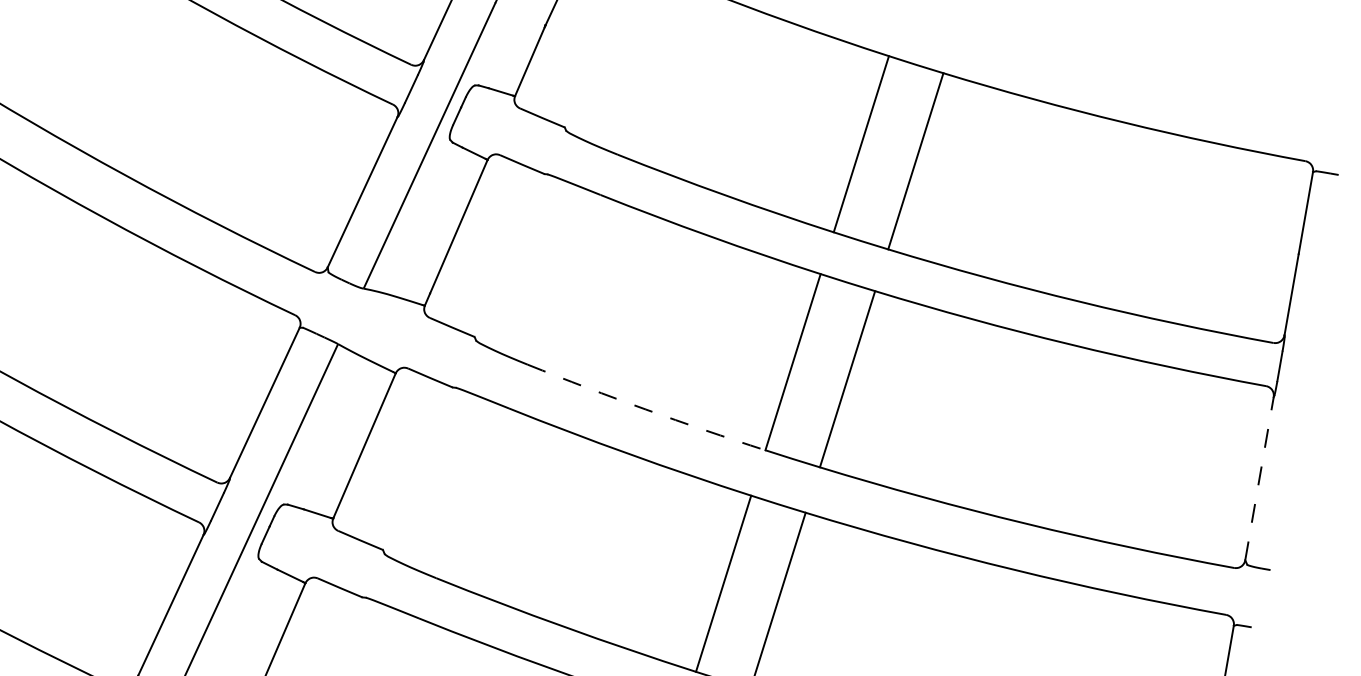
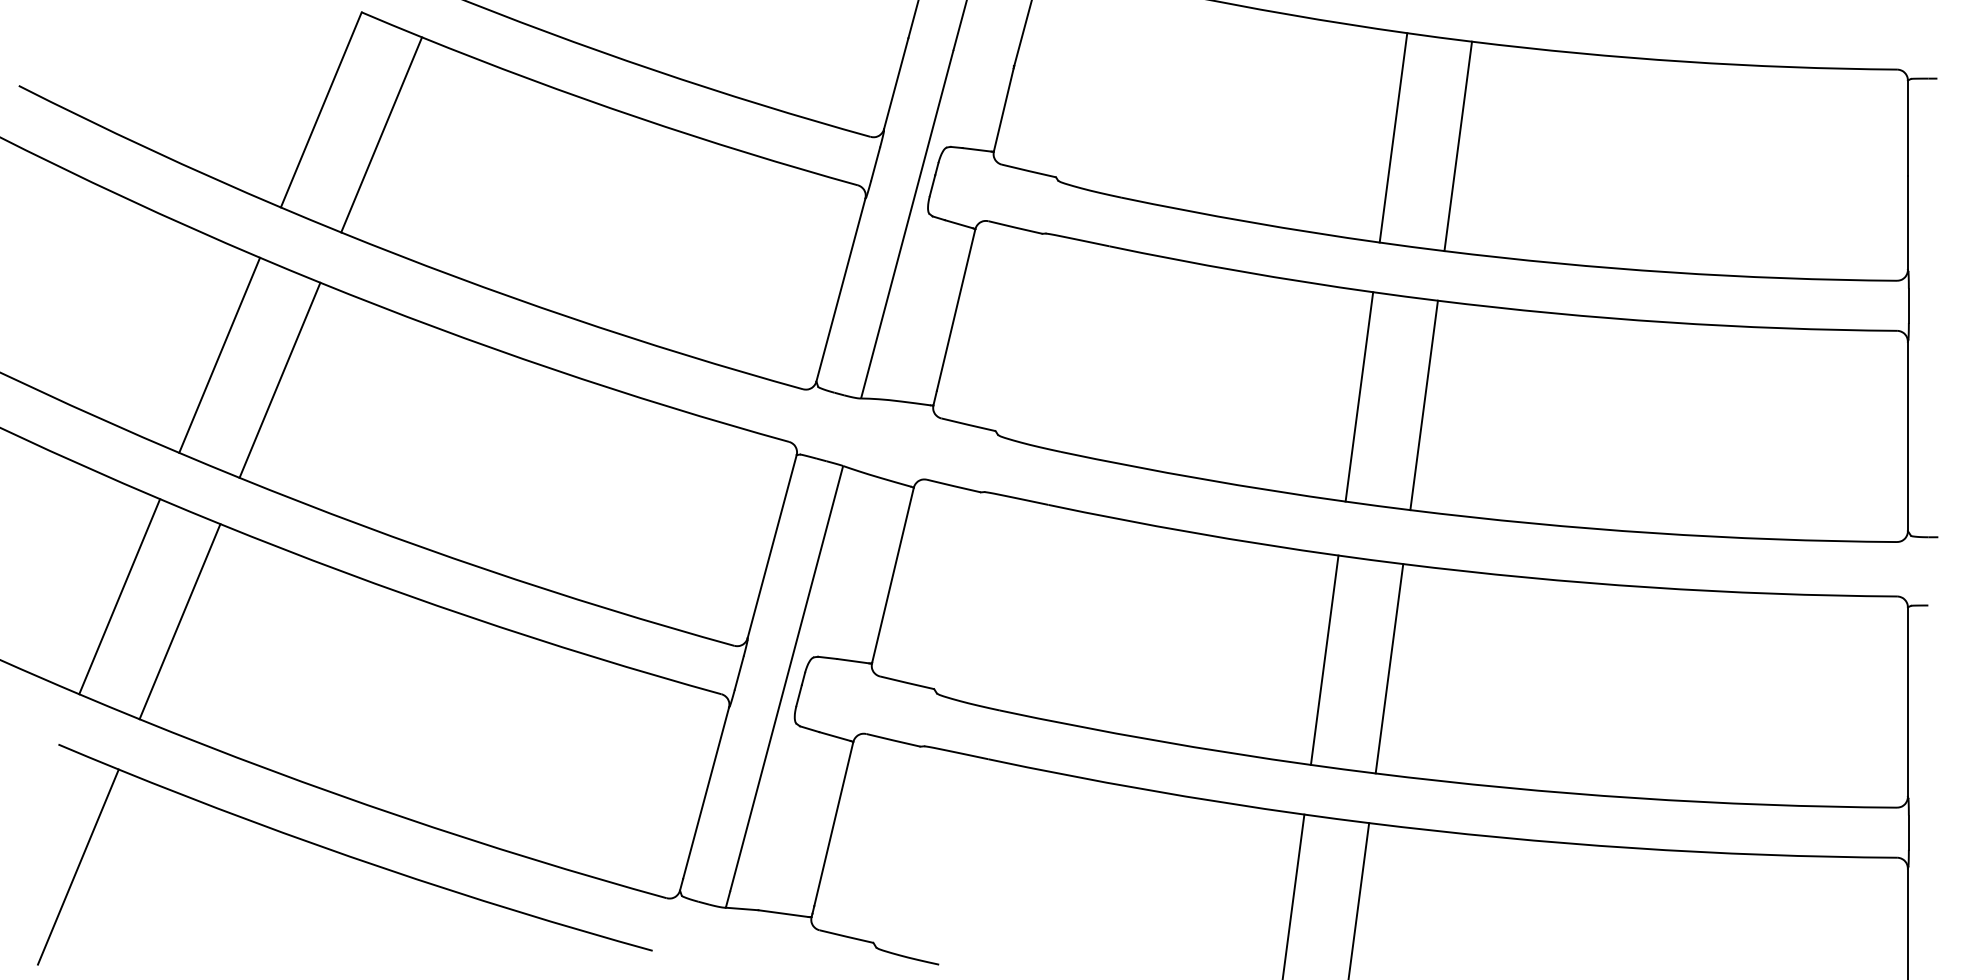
arc: (645, 409) -> (1202, 479), dashed -> solid
line: (1259, 478) -> (1907, 436), dashed -> solid

